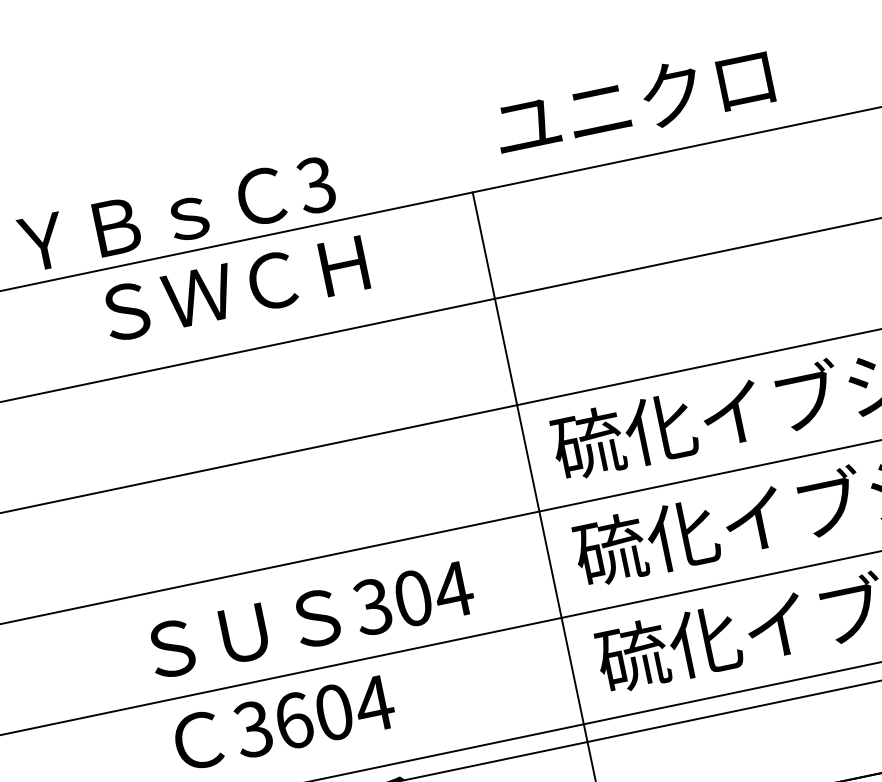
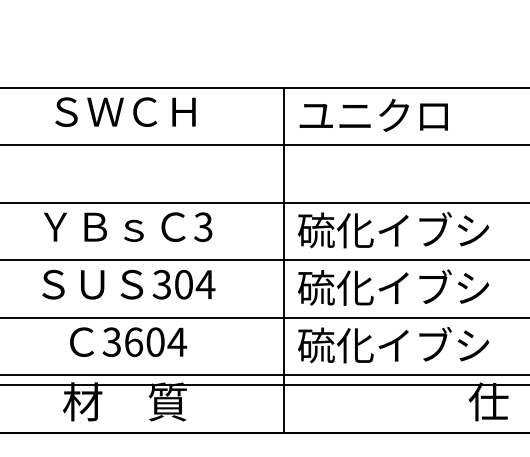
text: (632, 100) -> (373, 114), moved
text: (177, 212) -> (128, 226), moved
text: (235, 287) -> (125, 111), moved
text: (310, 619) -> (128, 284), moved

